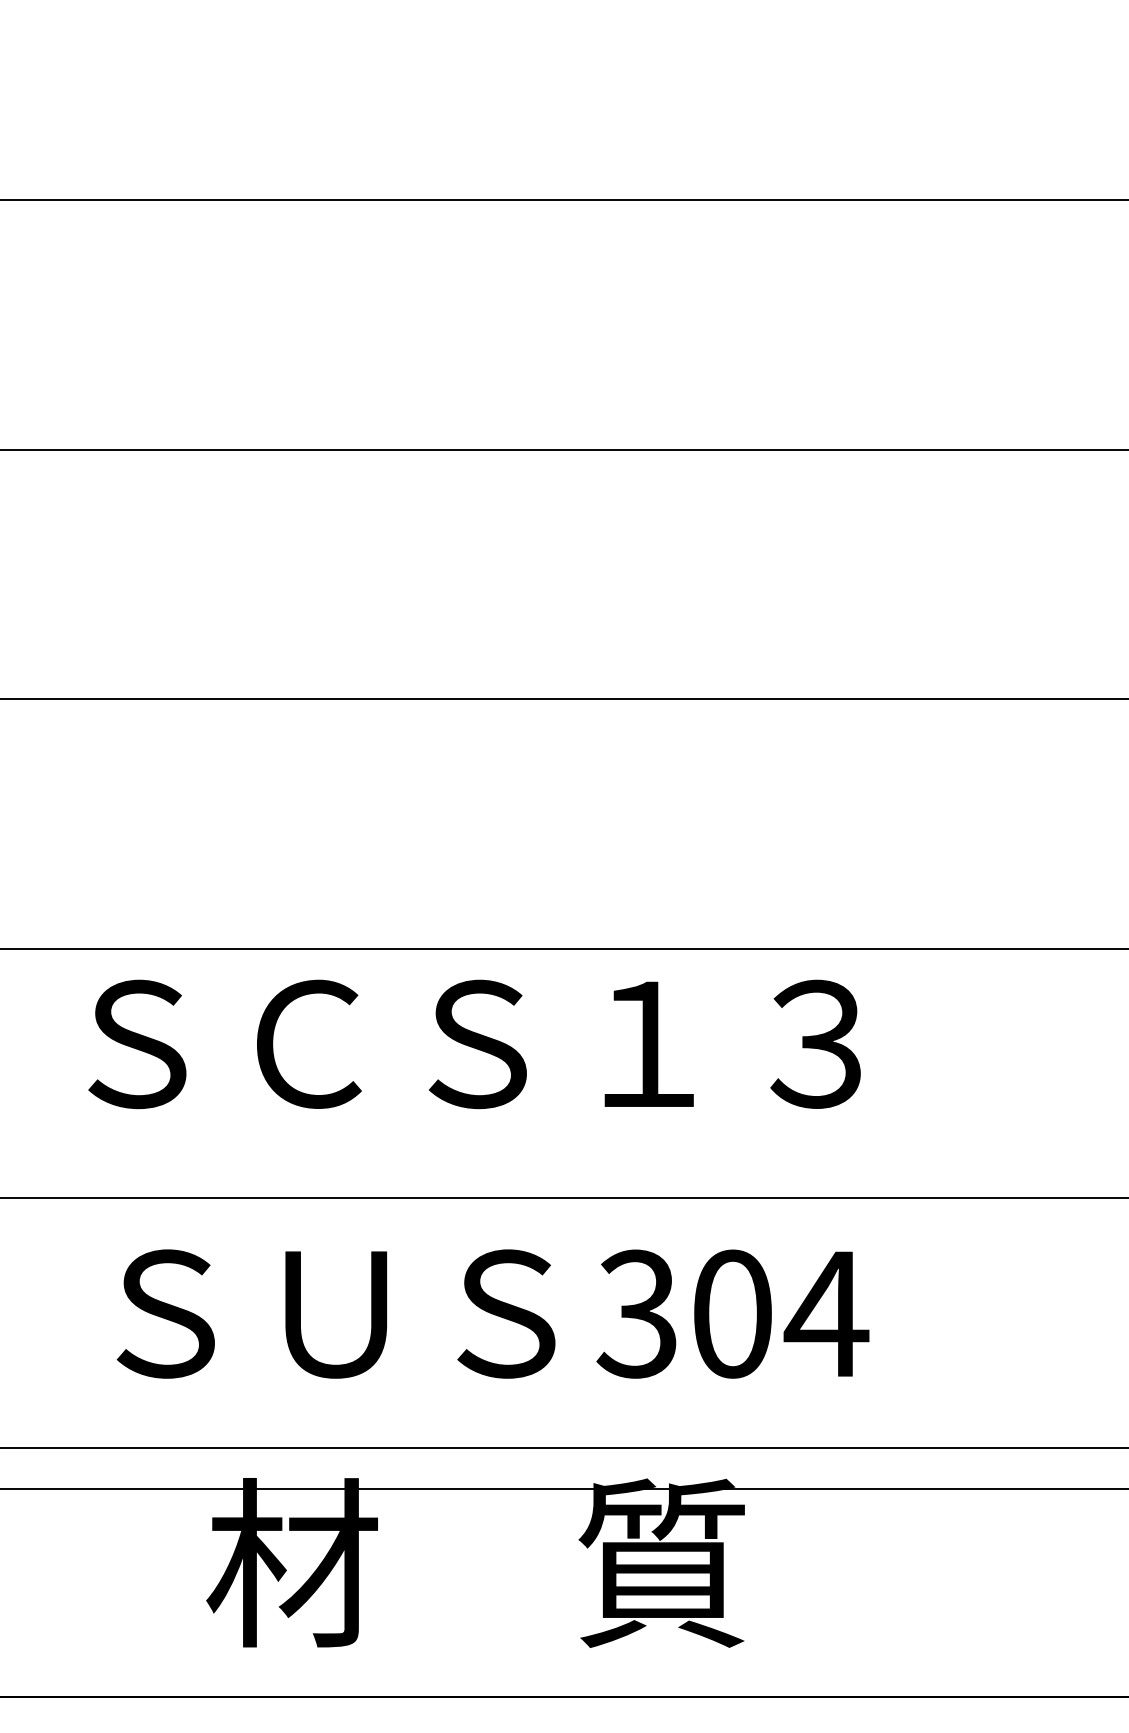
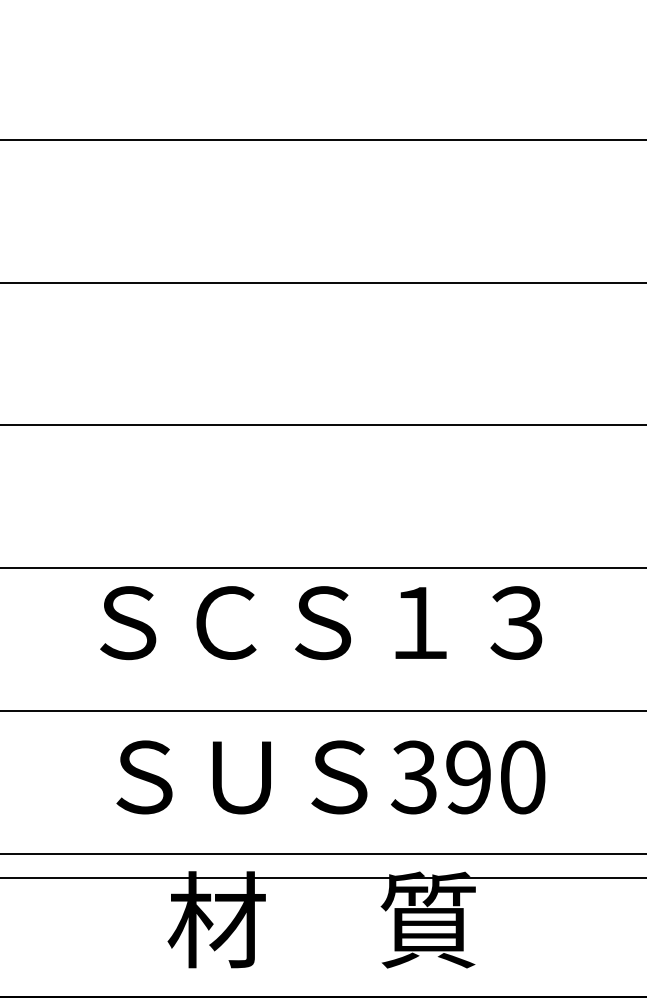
text: (780, 1314) -> (496, 777), 304 -> 390

